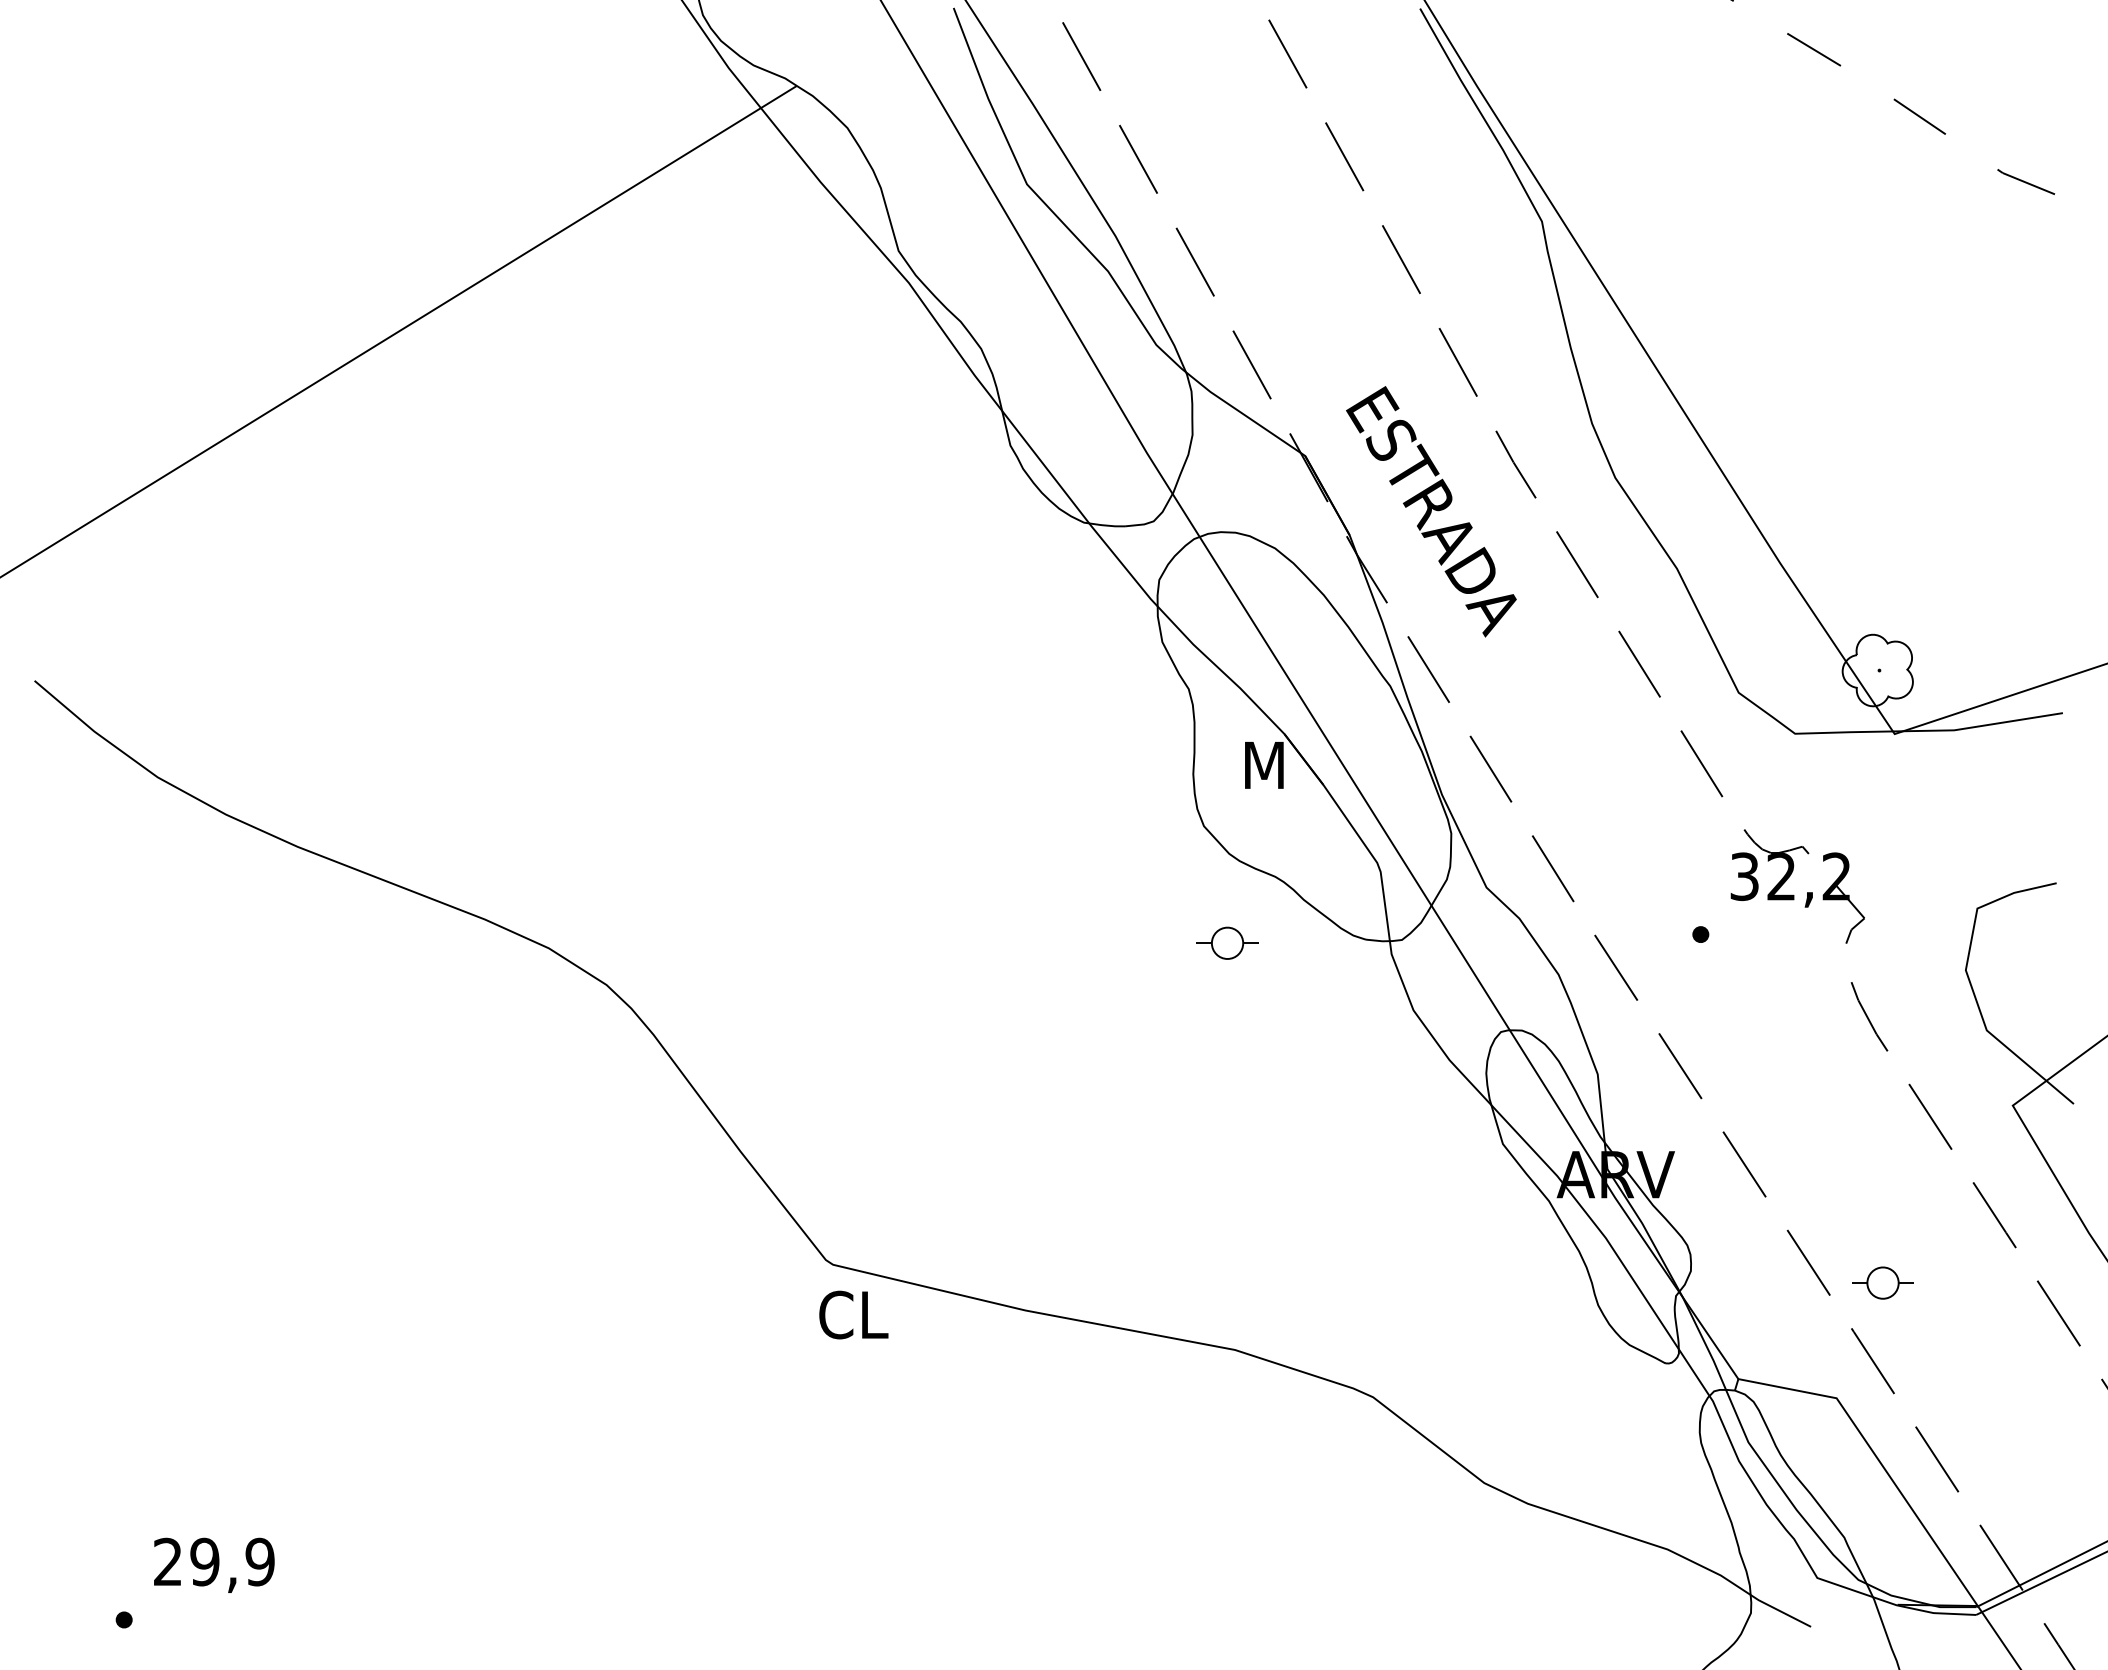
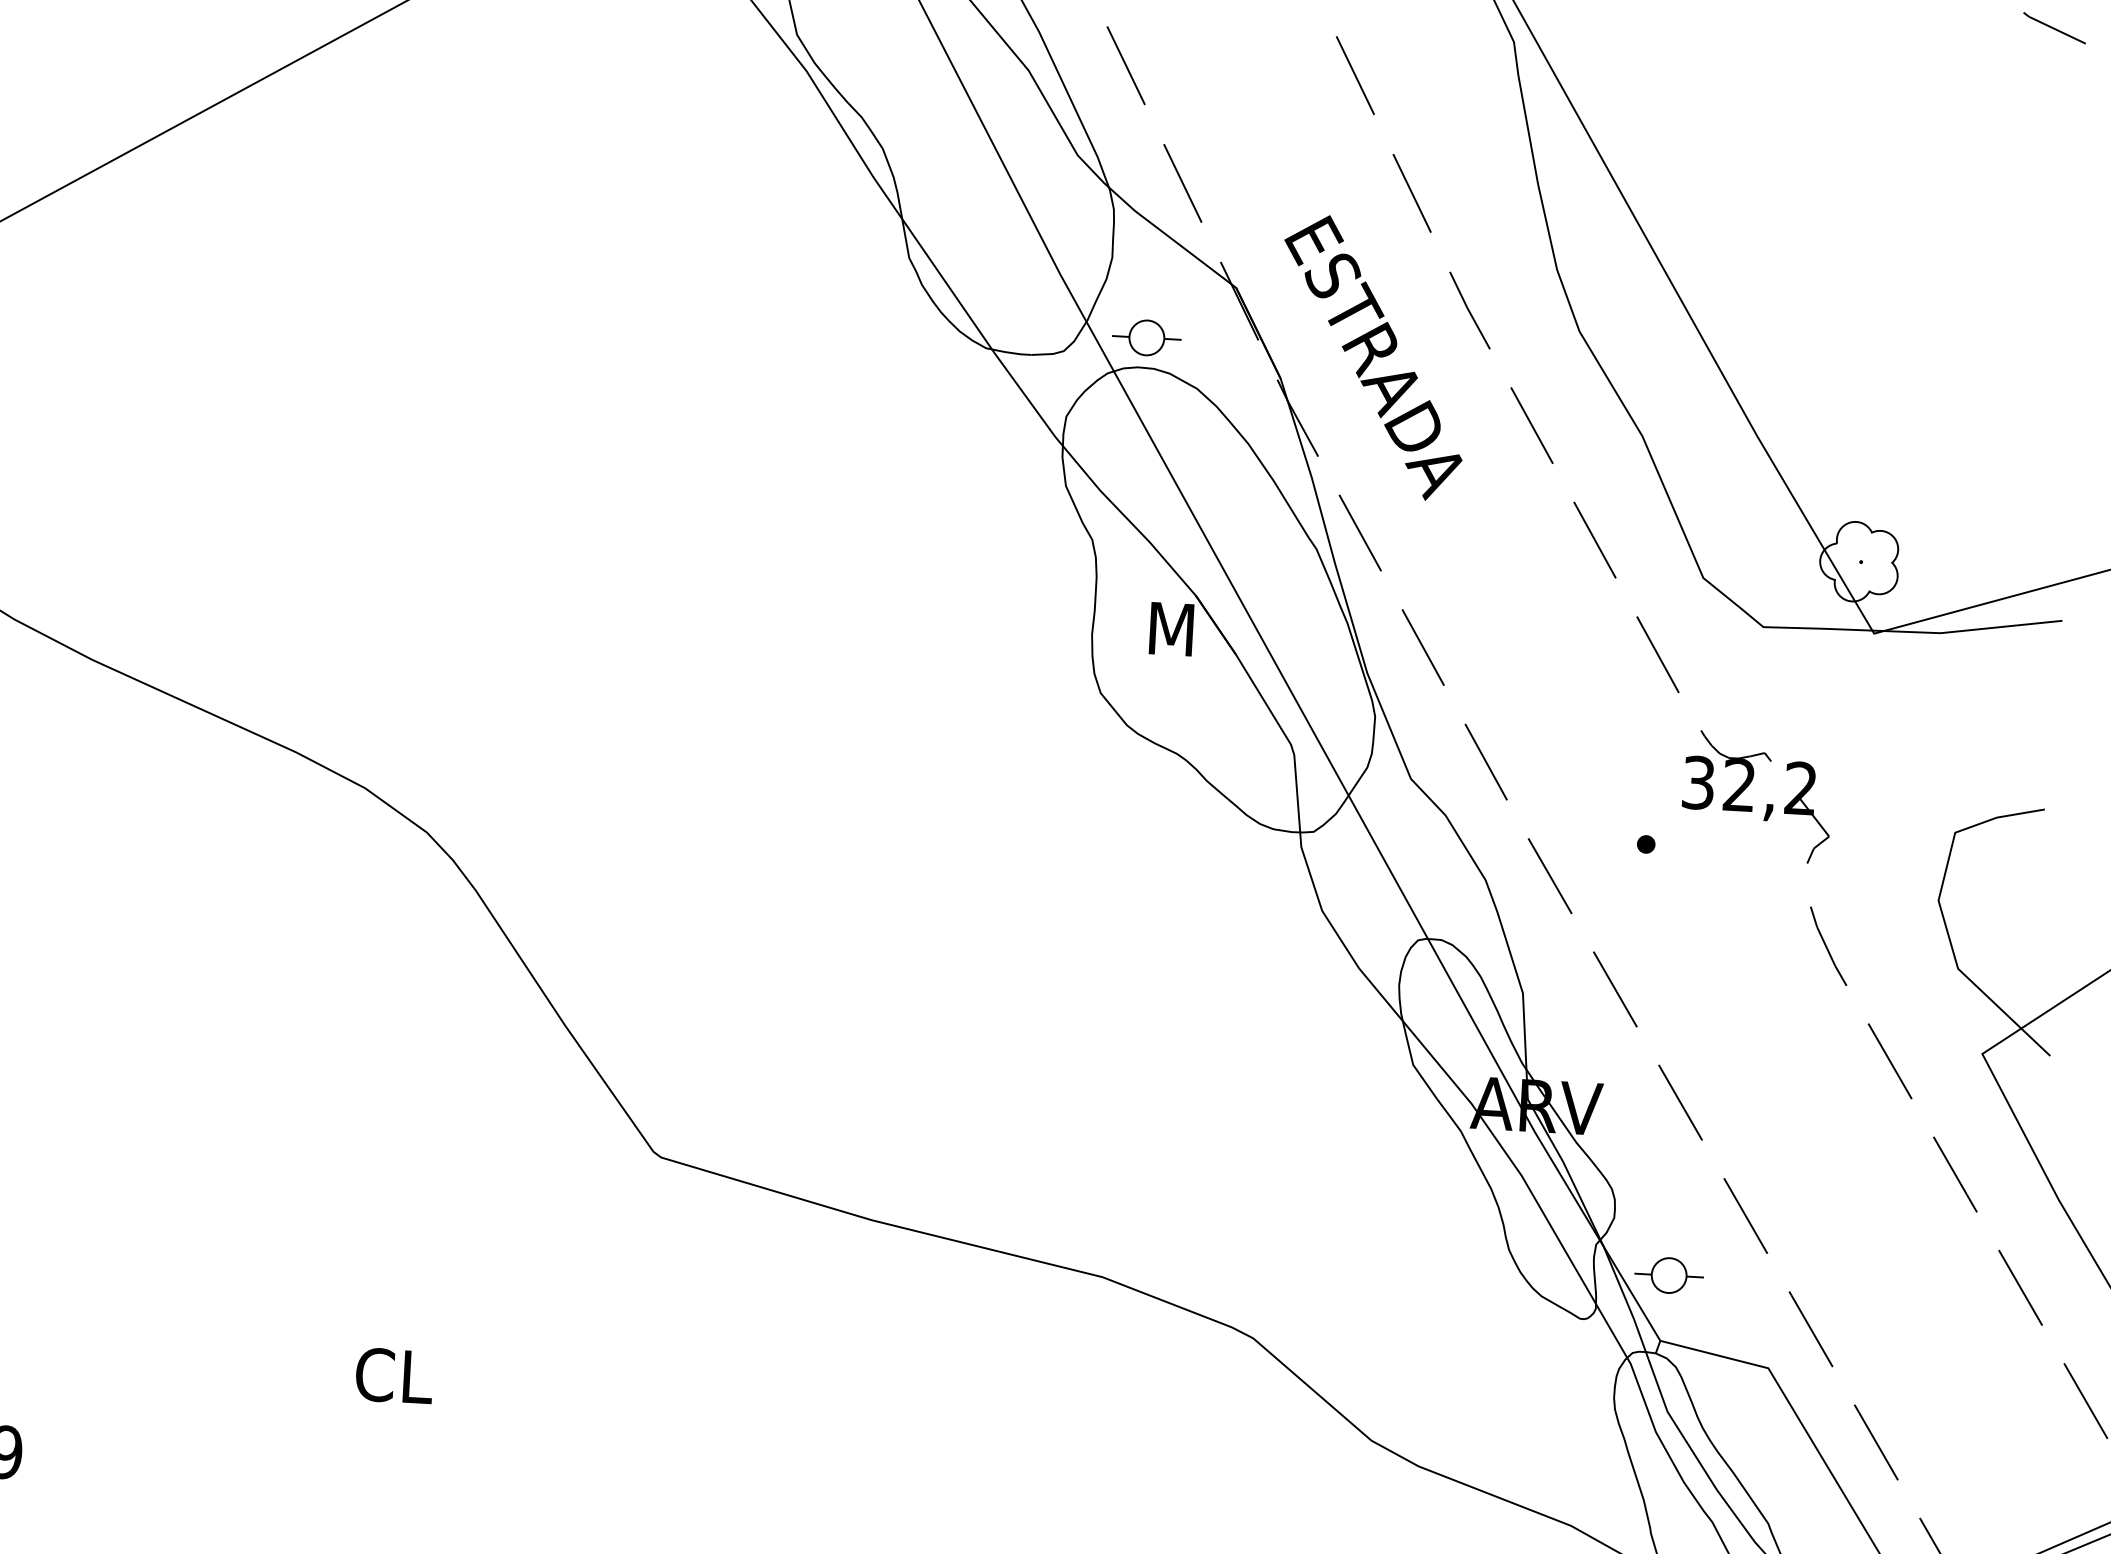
part: (1227, 942) -> (1146, 337), moved
part: (1882, 1282) -> (1668, 1274), moved
text: (853, 1314) -> (394, 1375), moved

